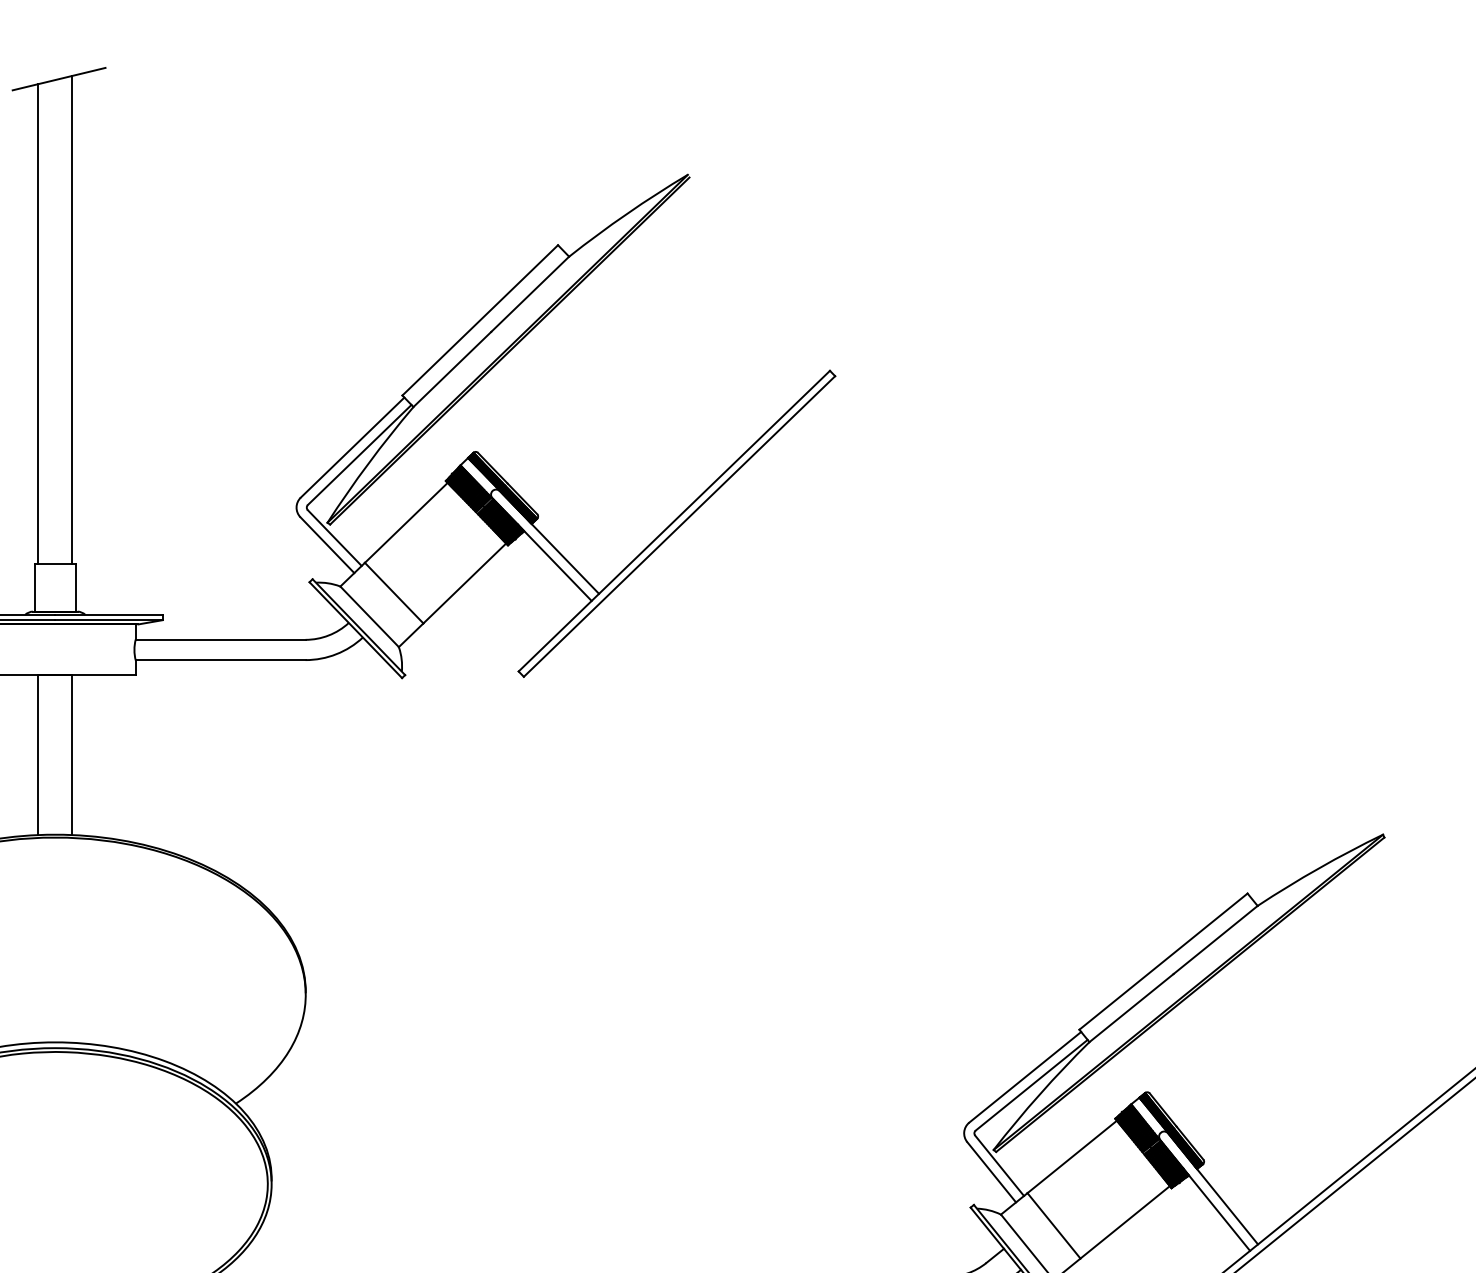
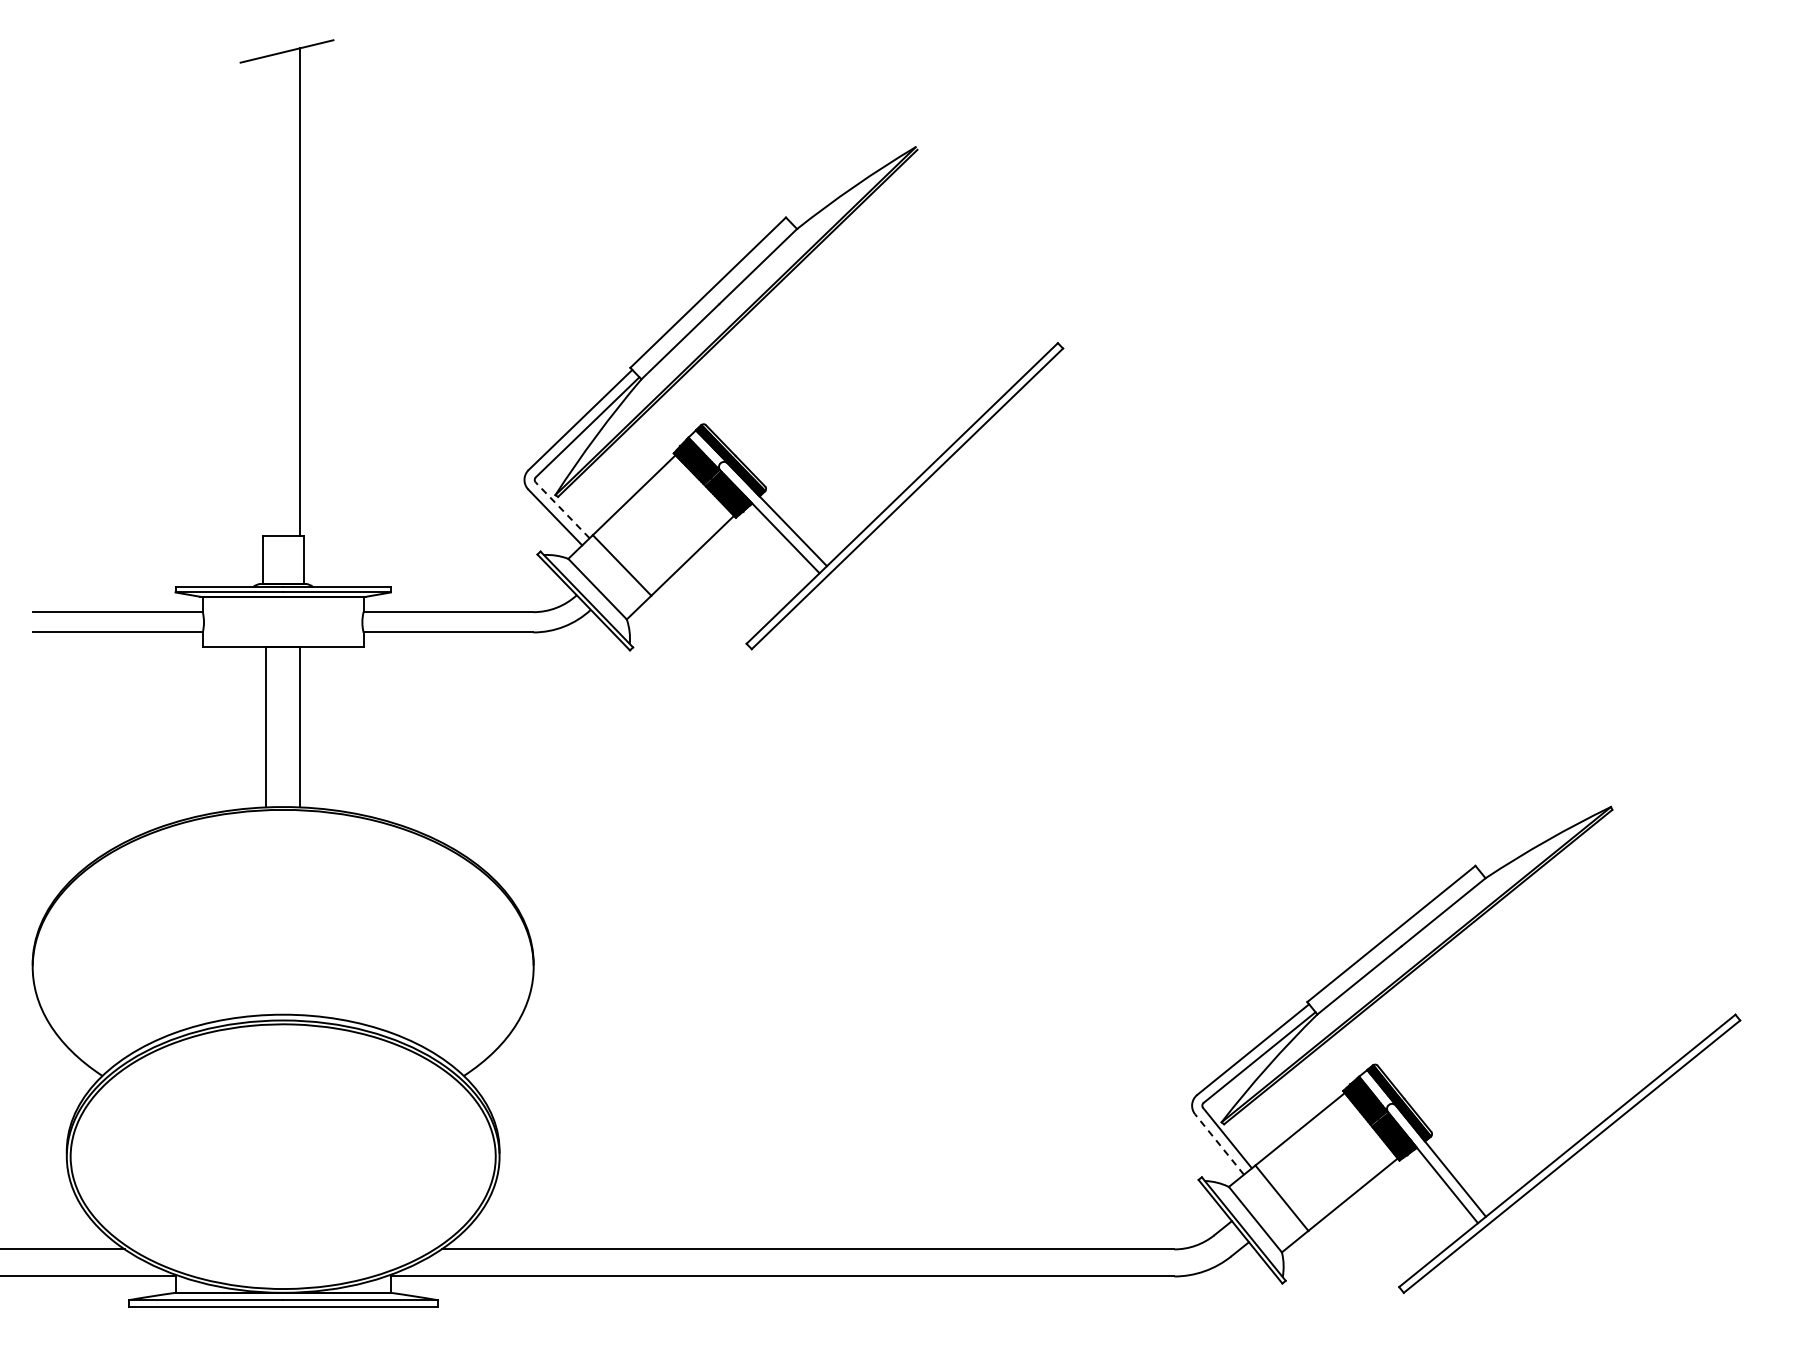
line: (38, 324) -> (266, 296), removed
line: (334, 538) -> (562, 510), solid -> dashed
line: (991, 1172) -> (1219, 1144), solid -> dashed

